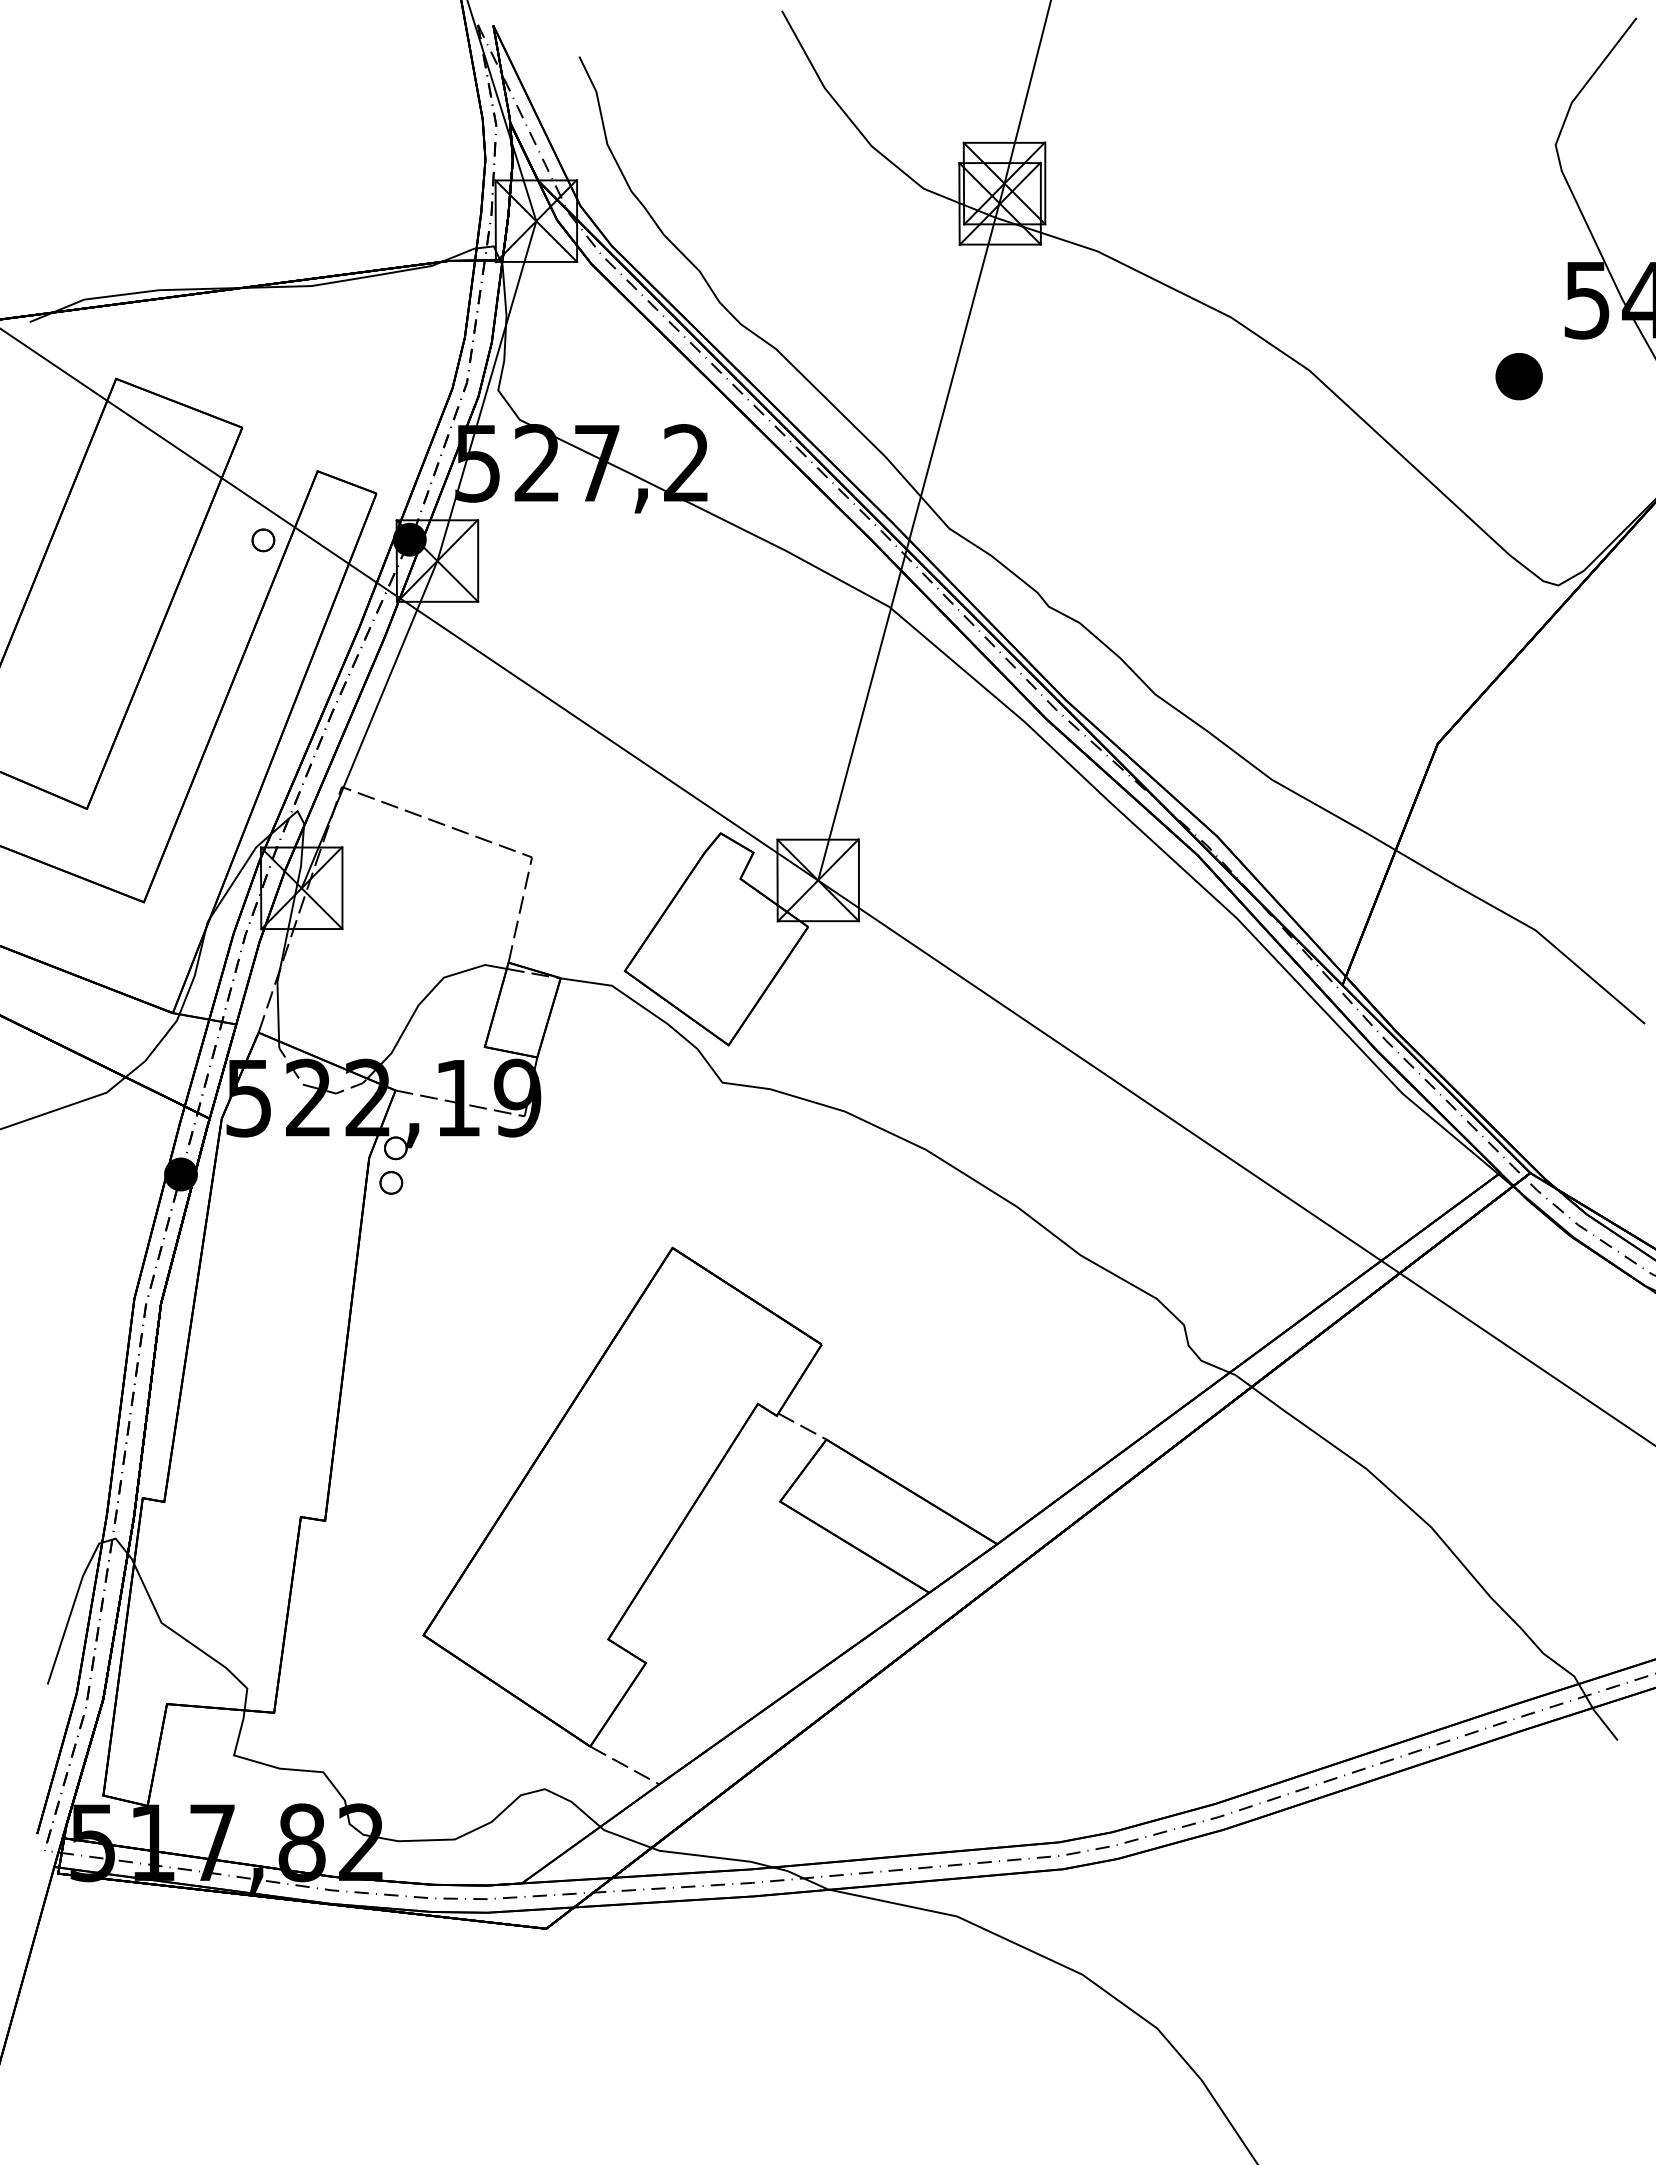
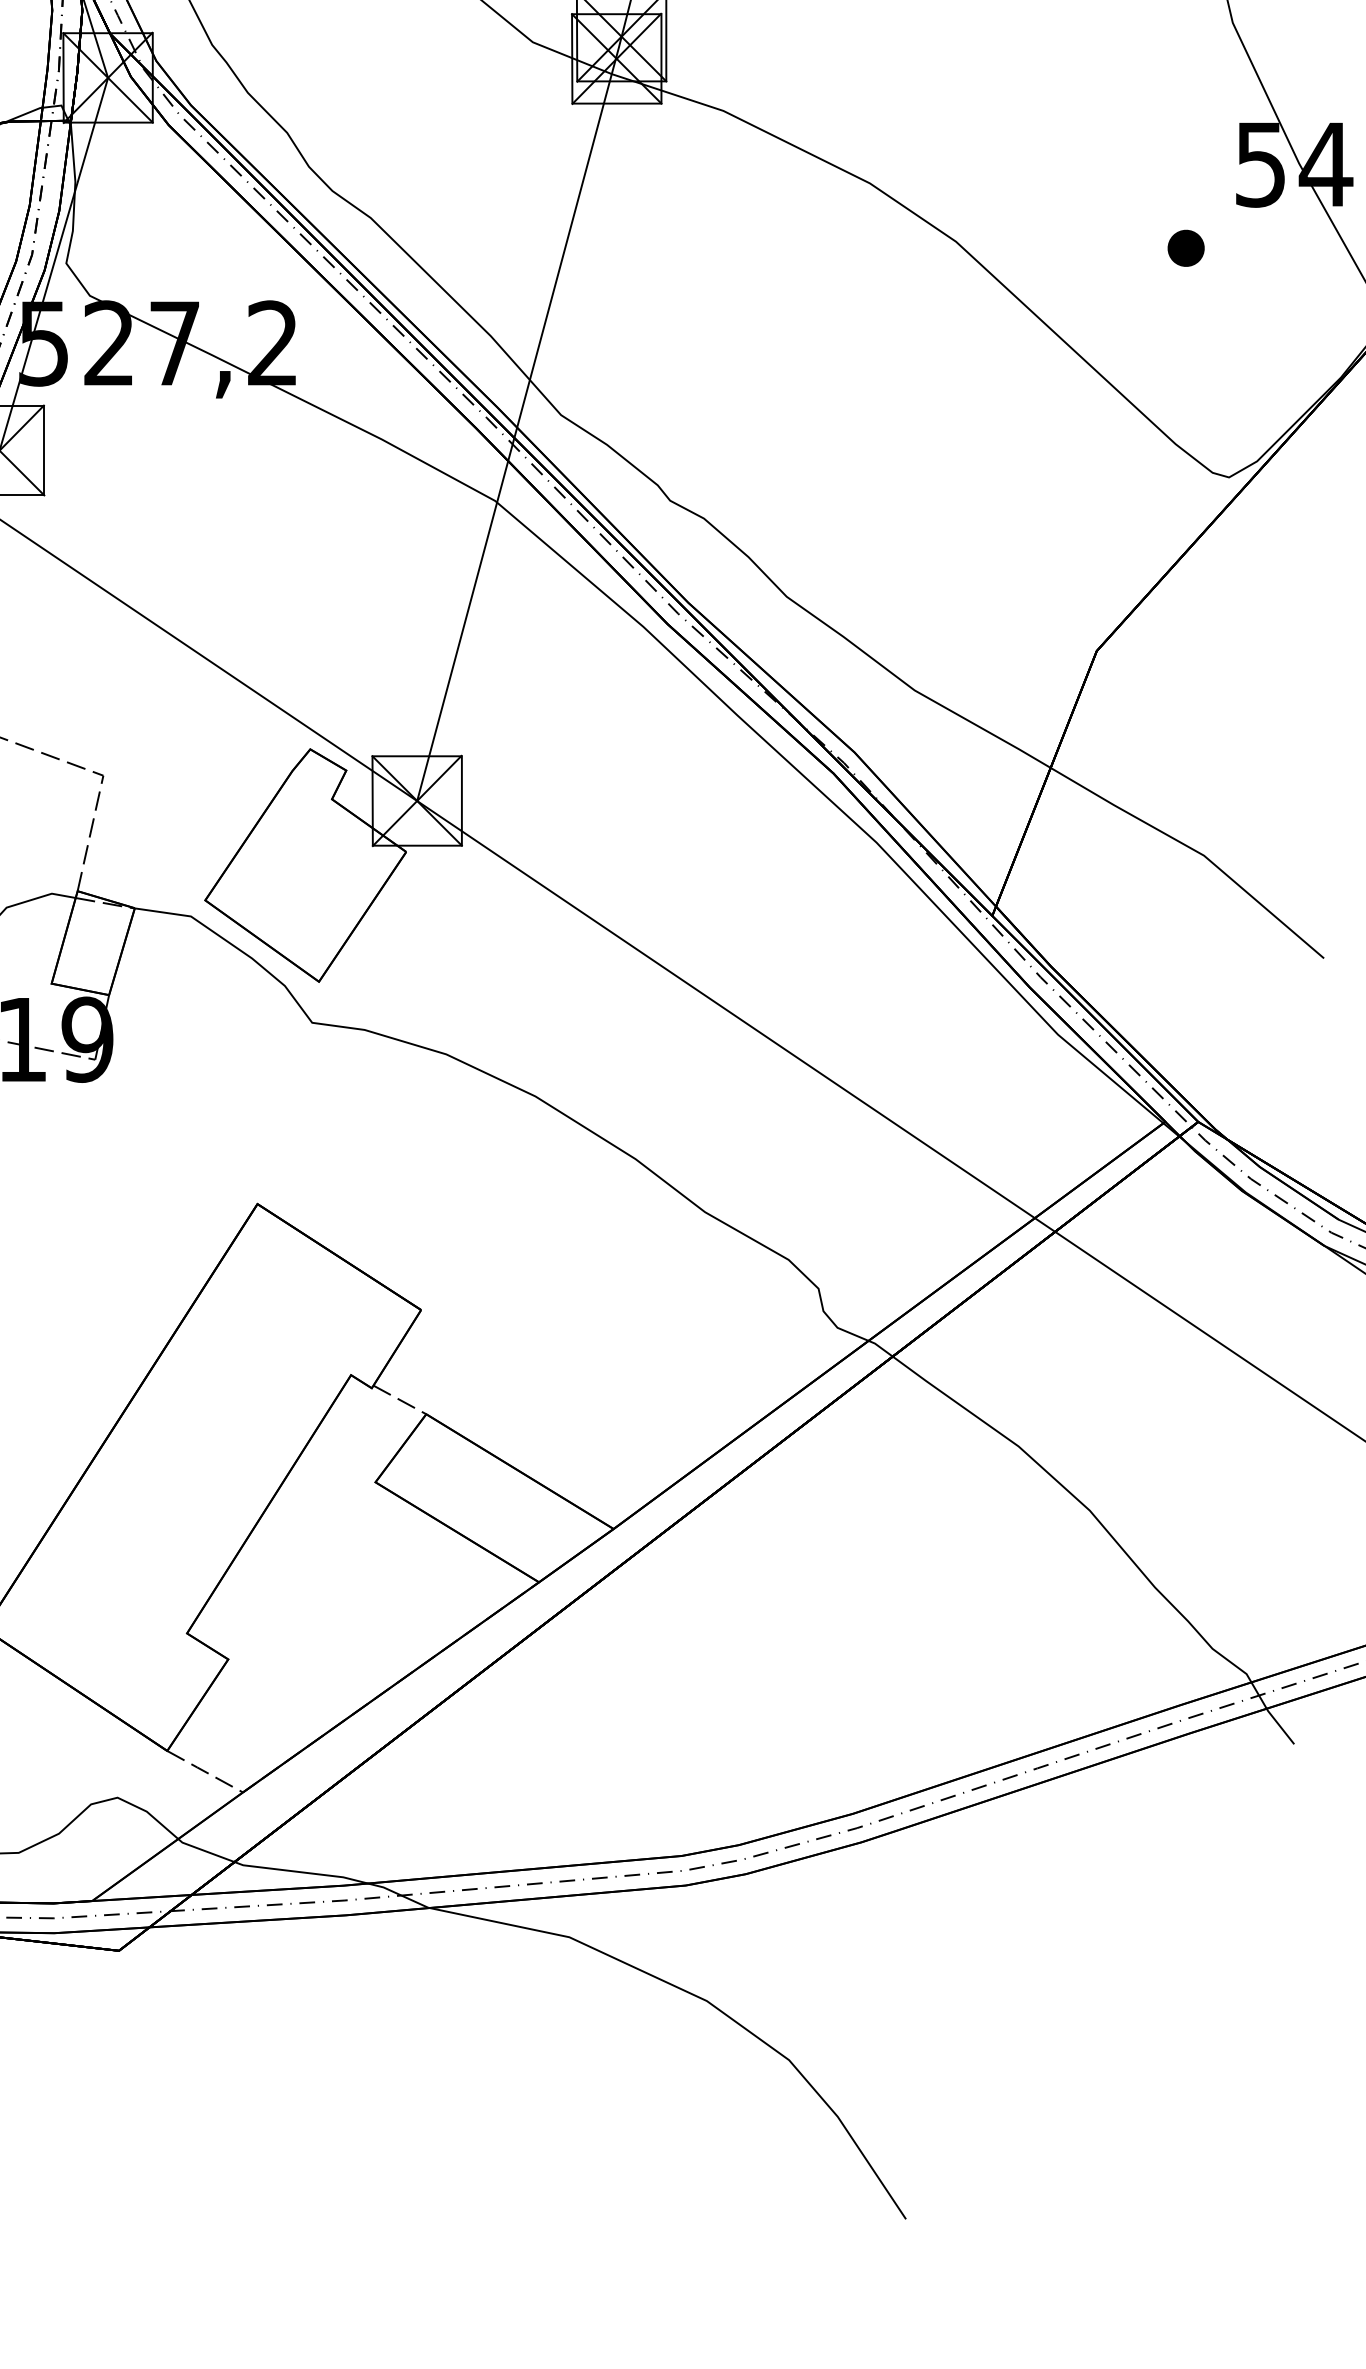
part: (1519, 376) -> (1186, 248), size x0.71

